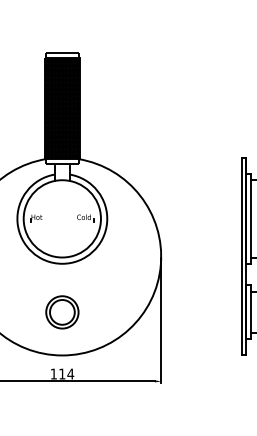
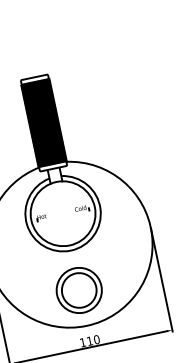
part: (62, 312) -> (79, 290), size x1.67
text: (70, 373) -> (96, 339), 114 -> 110

